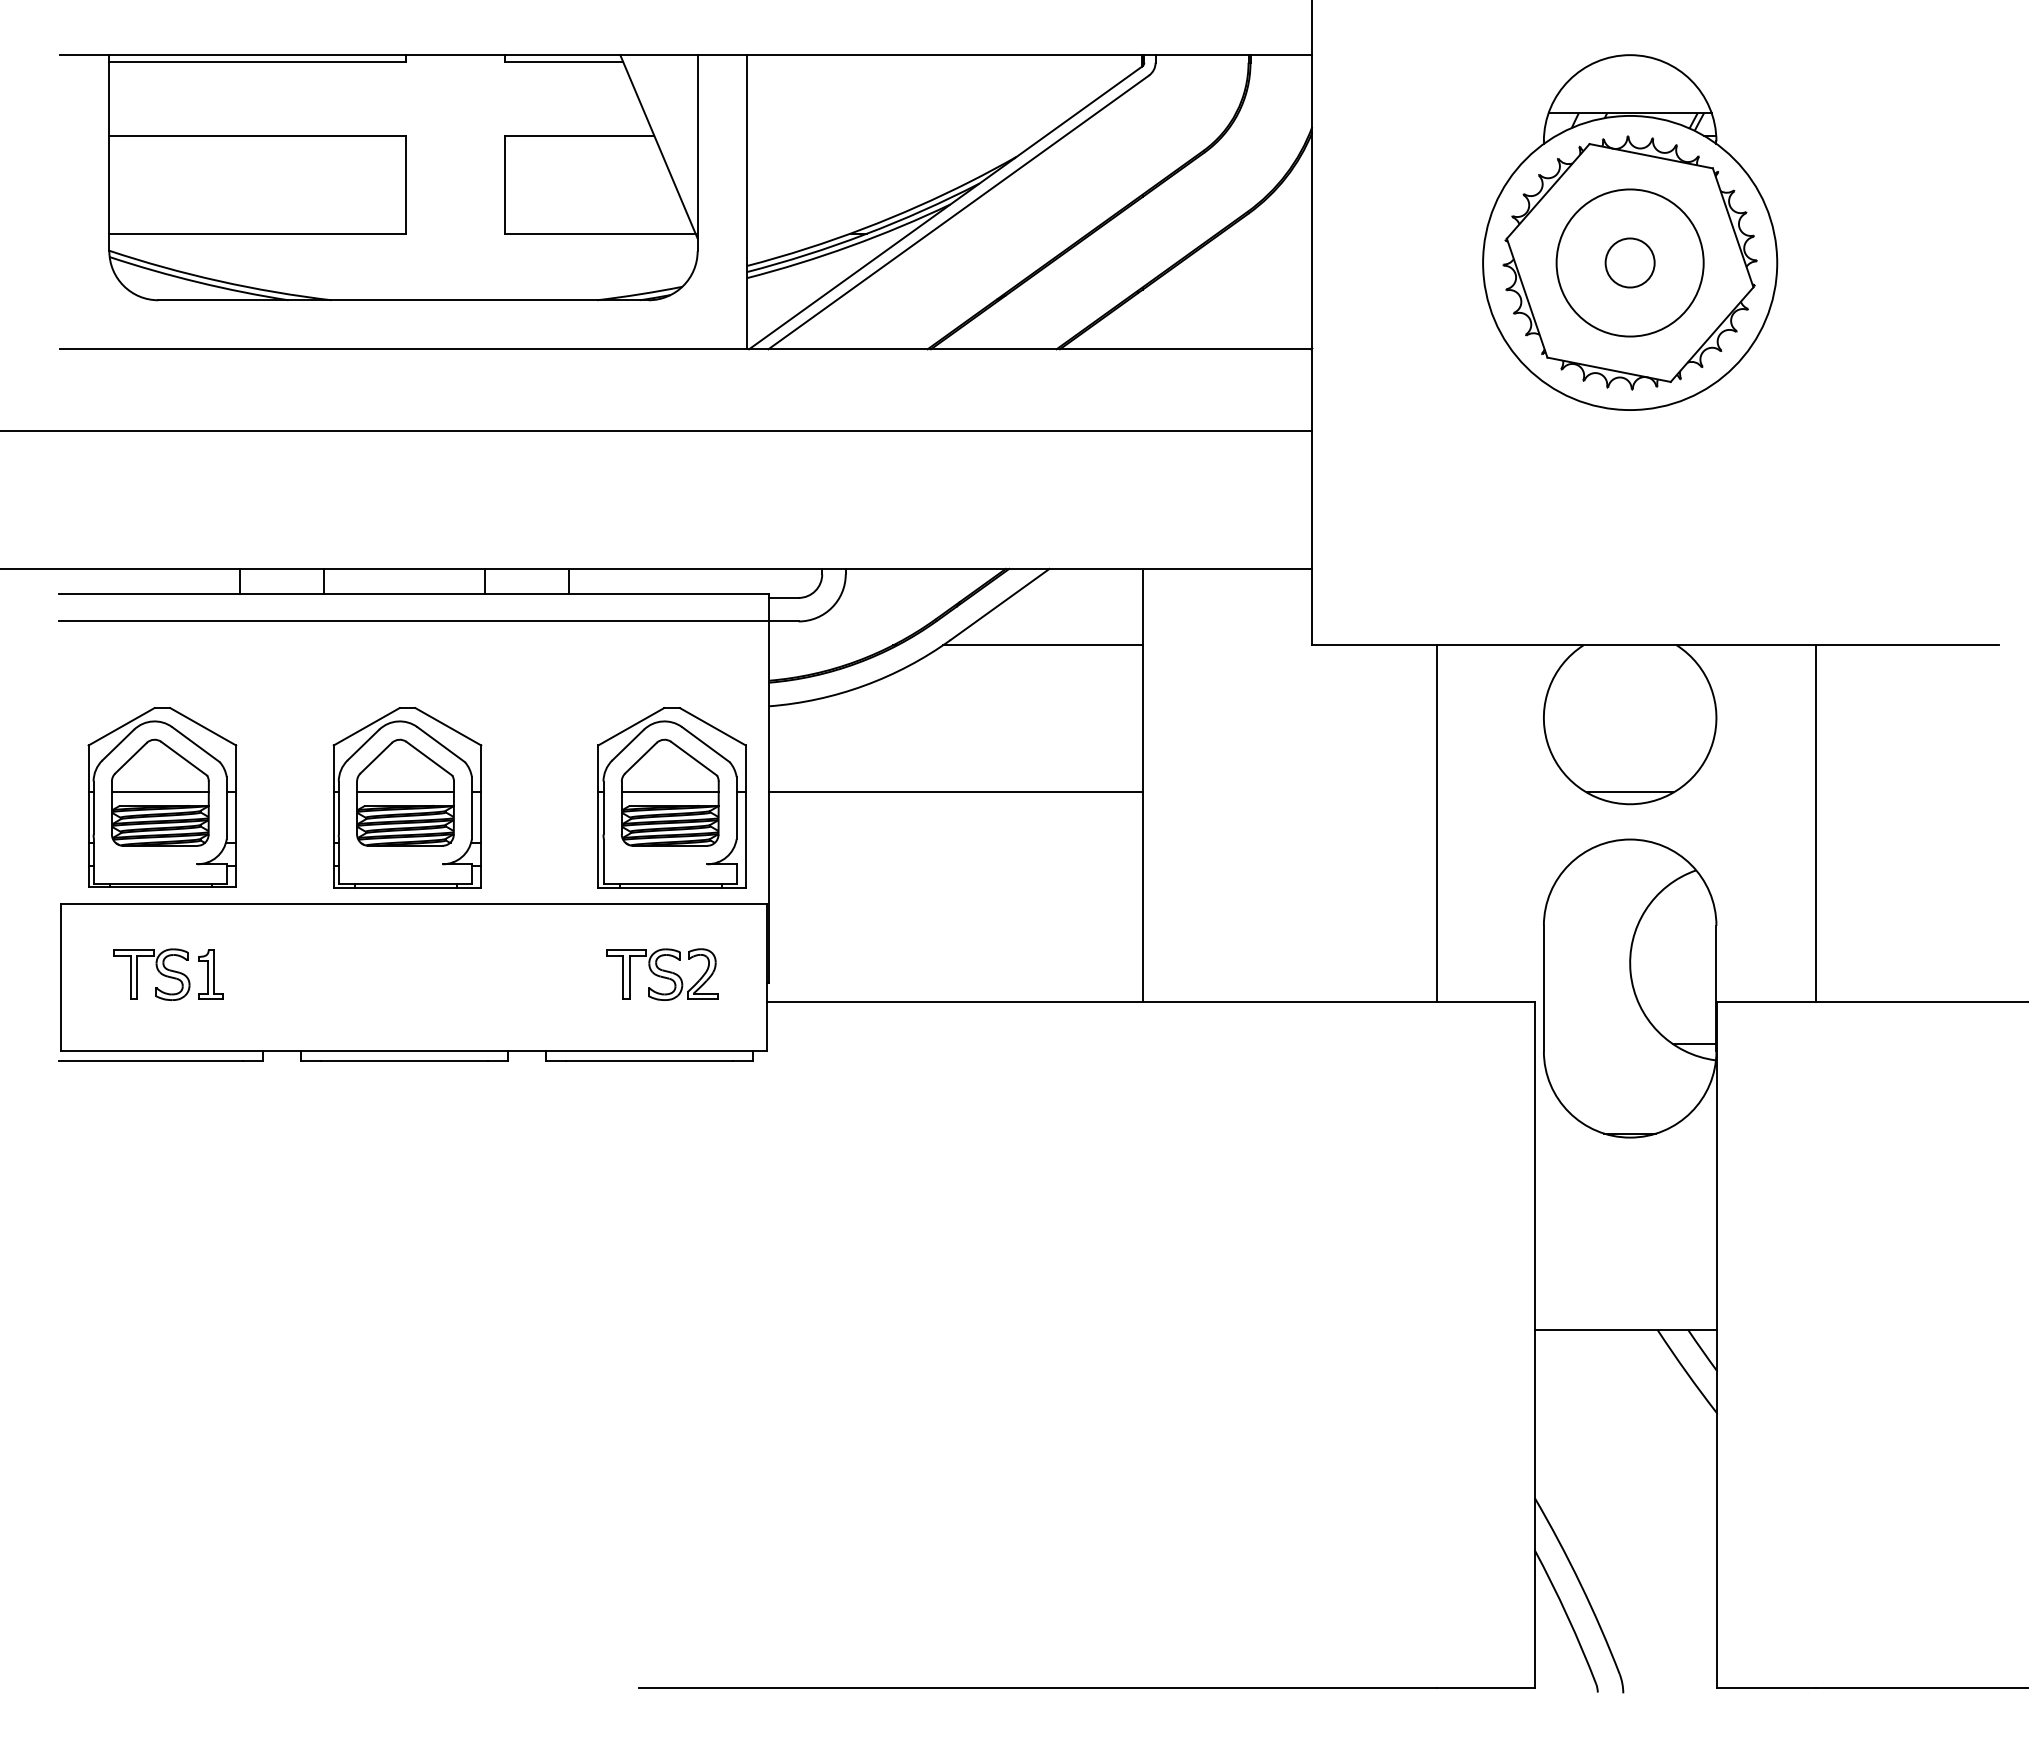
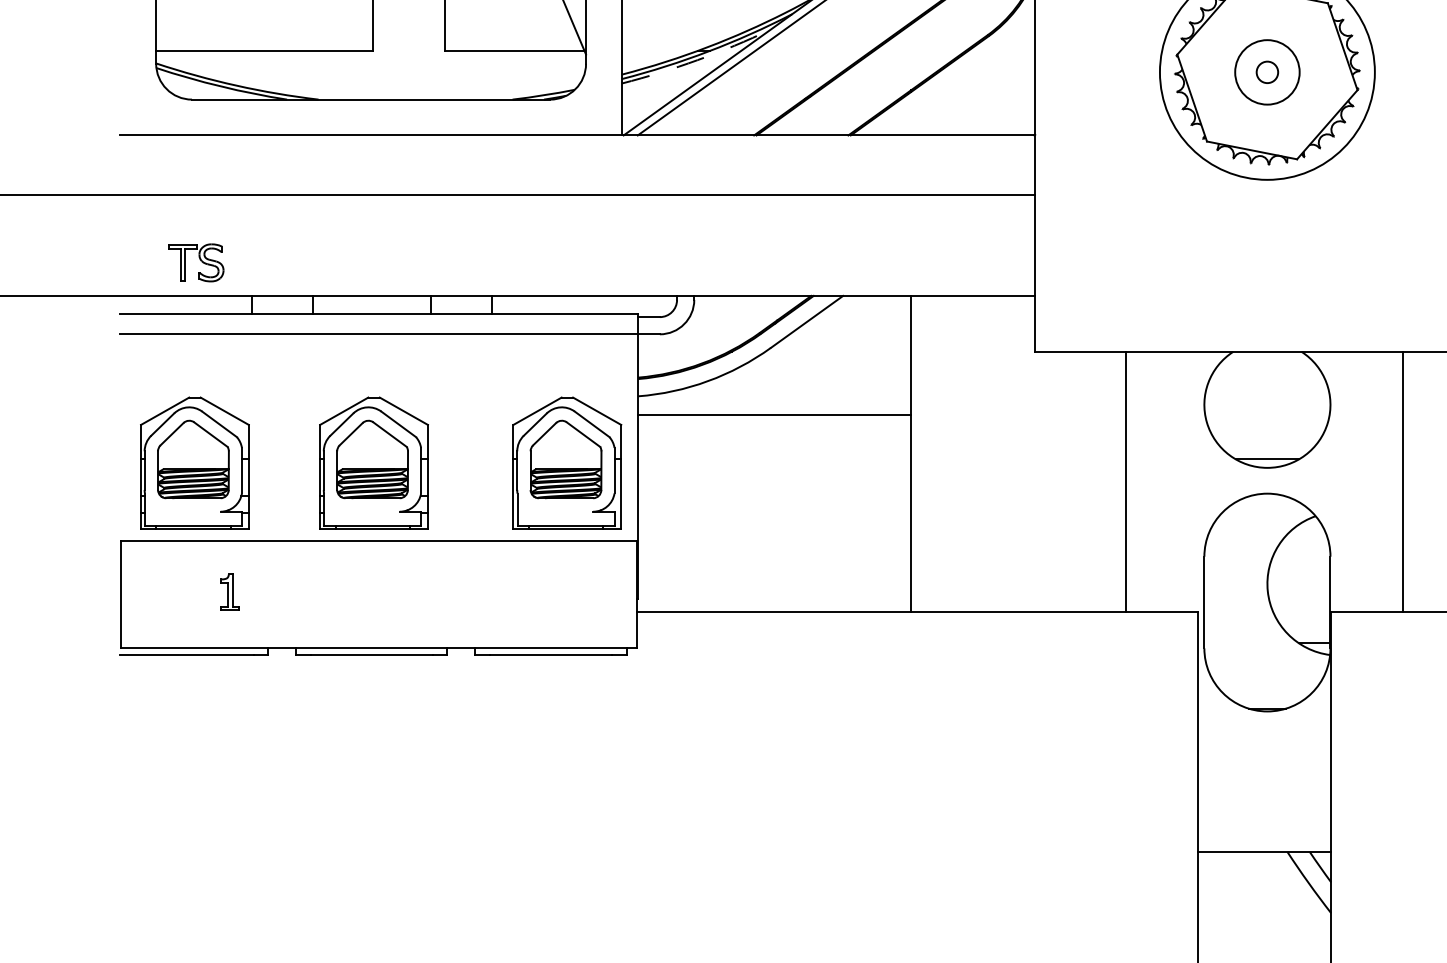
arc: (850, 246) -> (697, 60), solid -> dashed
circle: (1629, 262) -> (1266, 72), size x0.6
circle: (1629, 262) -> (1266, 72), size x0.6
line: (1042, 645) -> (838, 351), removed
line: (159, 792) -> (192, 459), removed
line: (405, 792) -> (372, 459), removed
line: (669, 792) -> (565, 459), removed
line: (955, 792) -> (774, 415), moved
part: (156, 969) -> (199, 259), moved
part: (662, 974) -> (560, 592), removed

